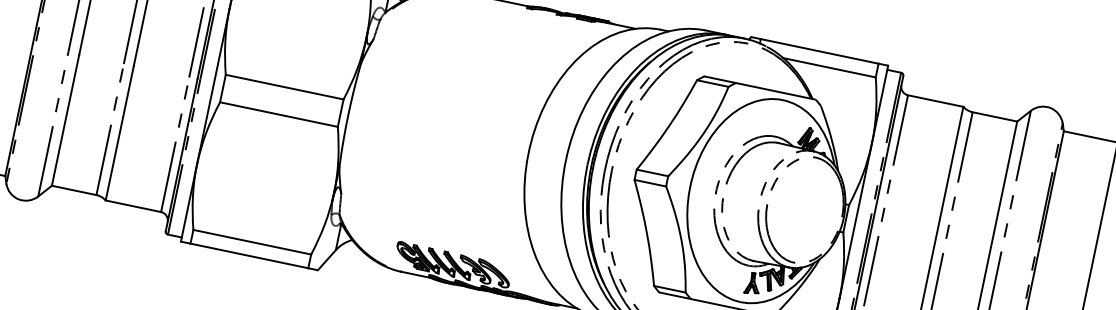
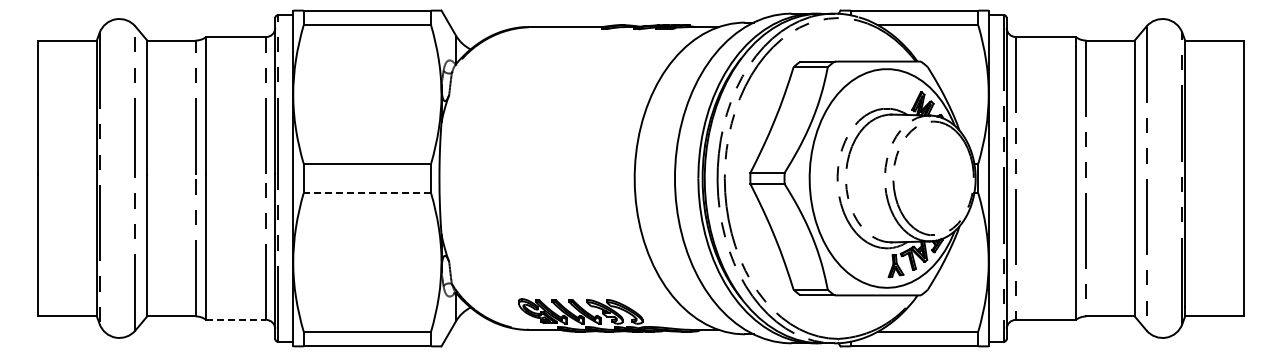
line: (279, 114) -> (367, 193), solid -> dashed
line: (133, 205) -> (236, 319), solid -> dashed

